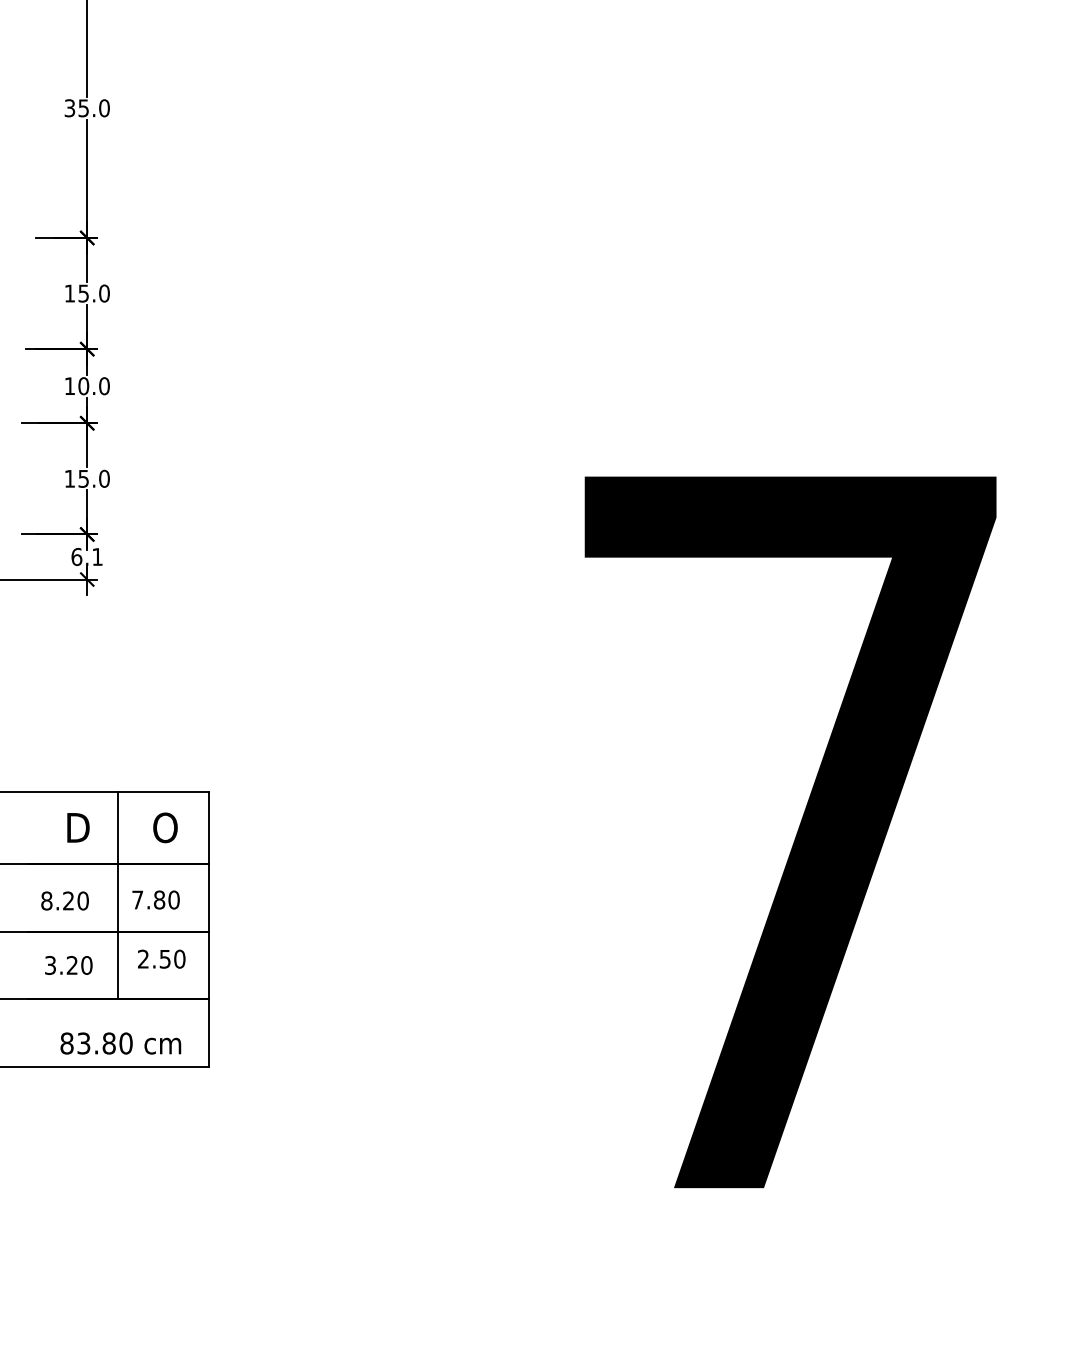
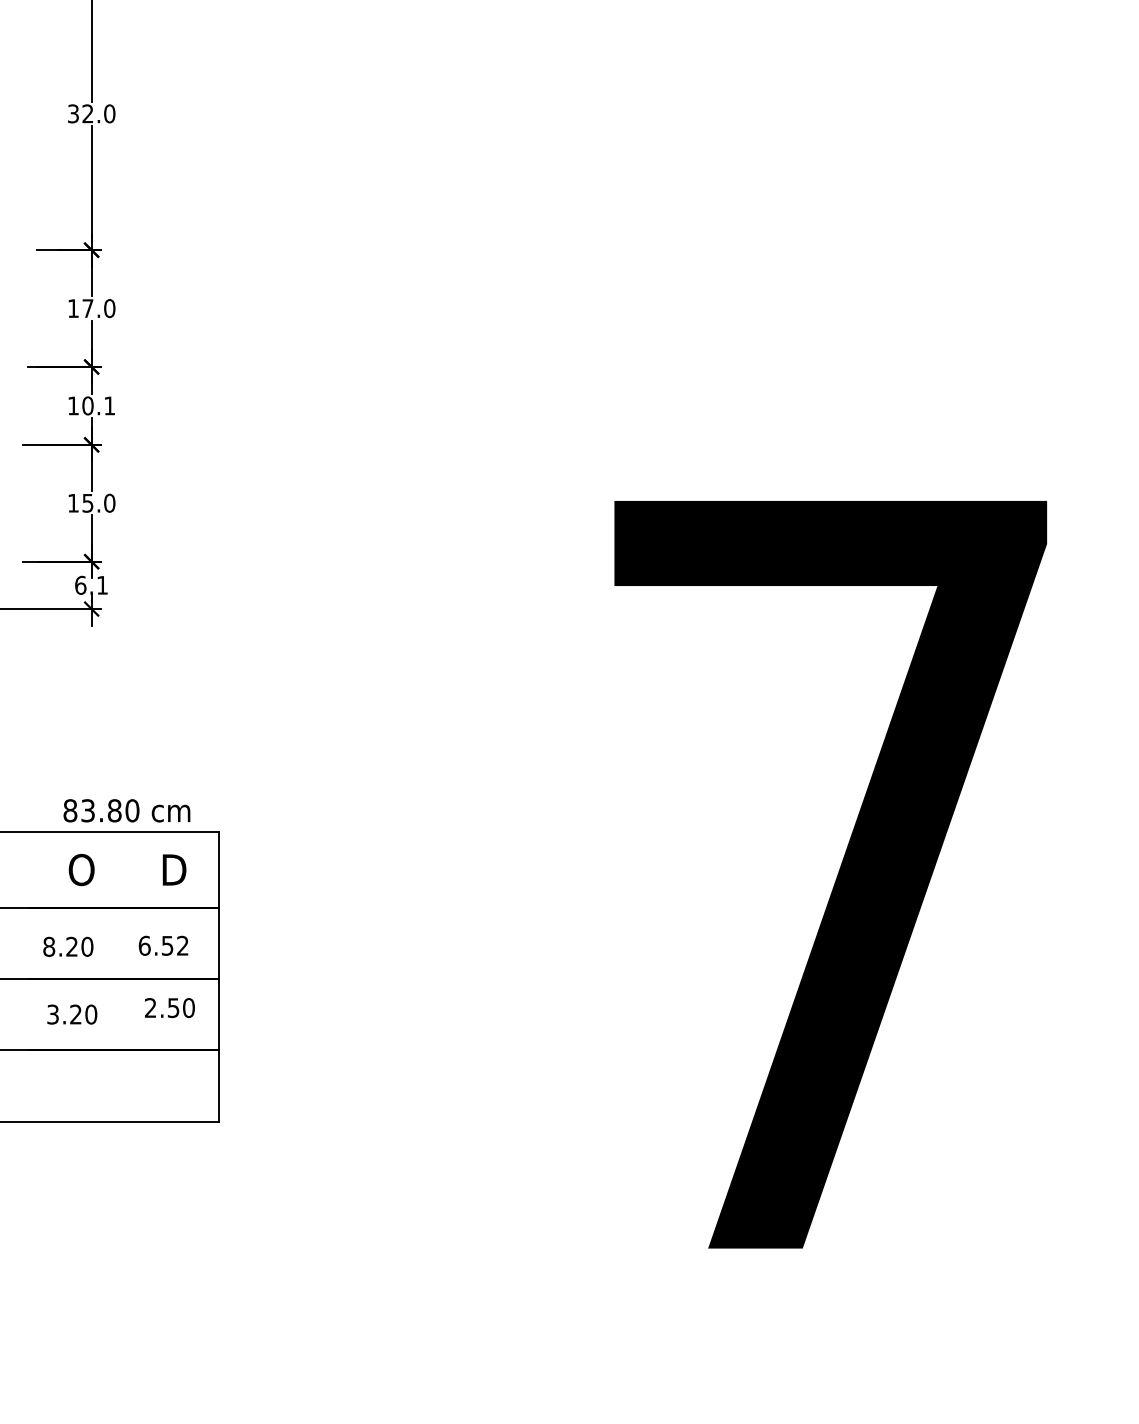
text: (83, 108) -> (87, 114), 35.0 -> 32.0
text: (83, 293) -> (87, 308), 15.0 -> 17.0
text: (104, 386) -> (109, 406), 10.0 -> 10.1
text: (77, 827) -> (81, 869), D -> O
text: (165, 827) -> (173, 869), O -> D
line: (118, 895) -> (124, 941), removed
text: (155, 899) -> (163, 945), 7.80 -> 6.52
text: (120, 1043) -> (126, 810), moved

